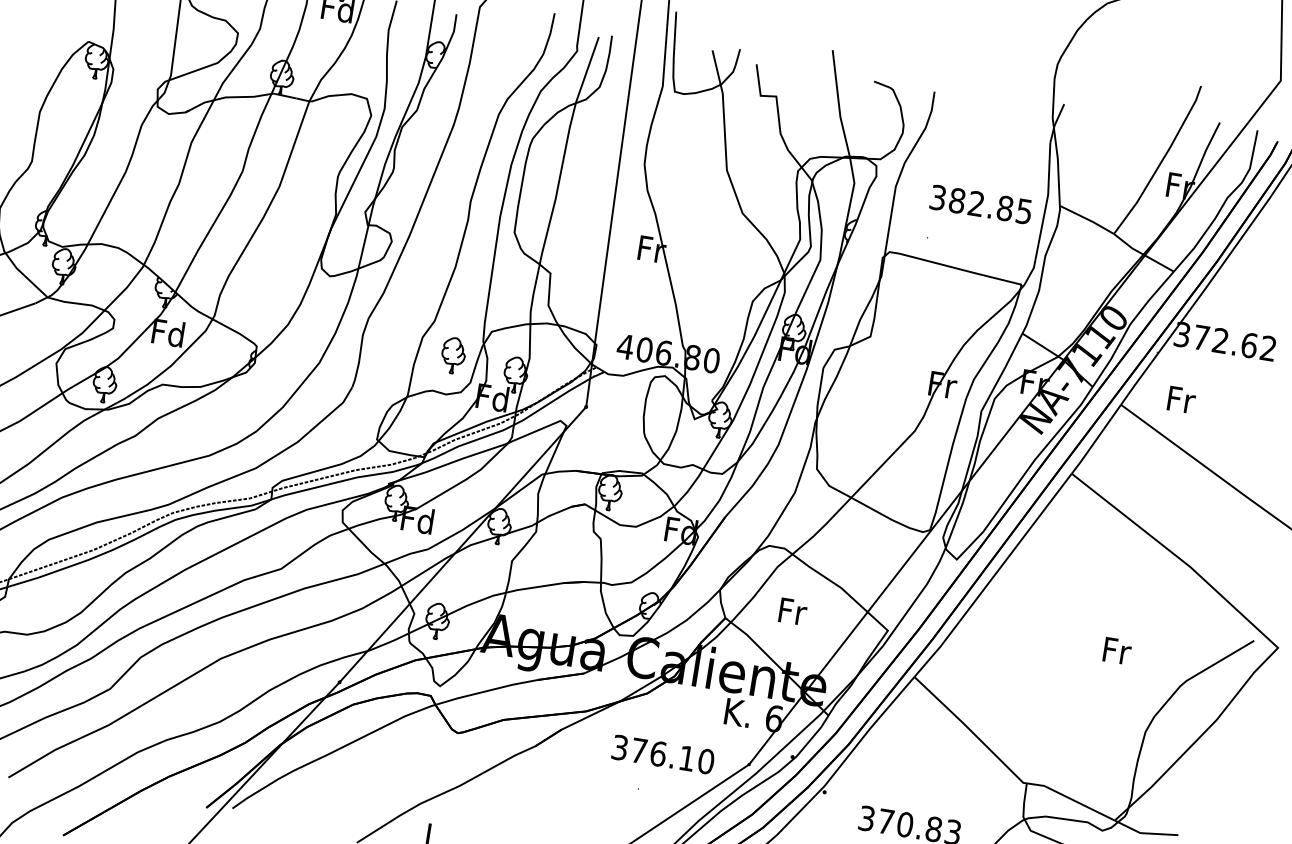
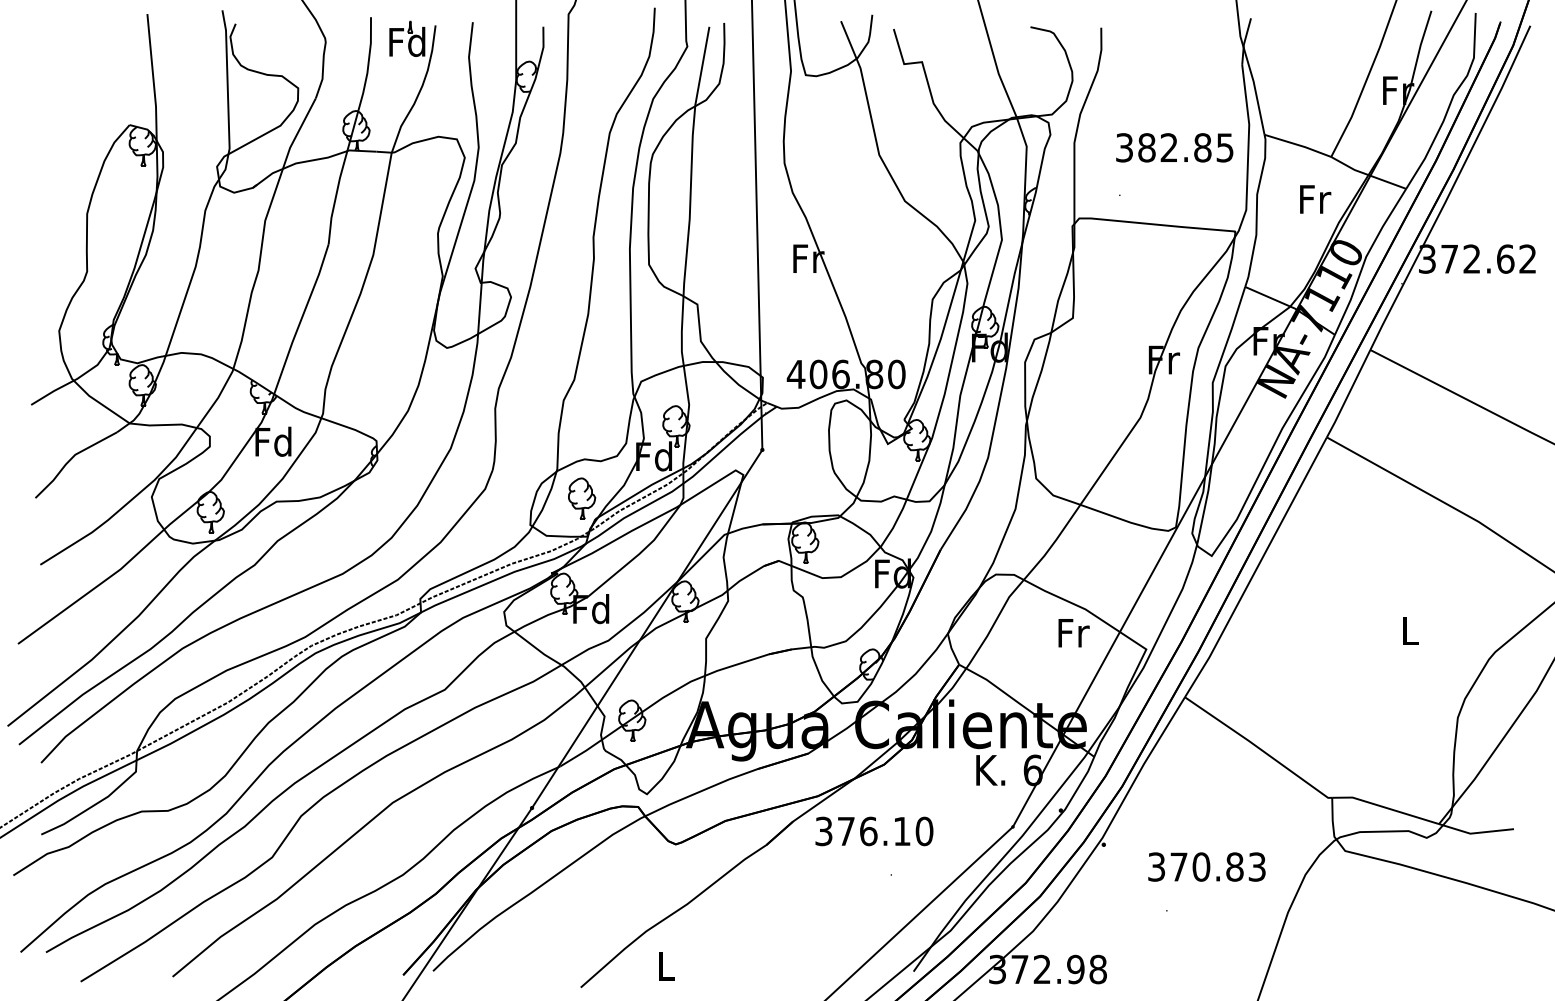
part: (453, 355) -> (582, 498), moved
text: (1181, 400) -> (1315, 199), moved
text: (792, 611) -> (1073, 633), moved
text: (1116, 650) -> (1410, 630), Fr -> L
text: (663, 754) -> (874, 831), moved

